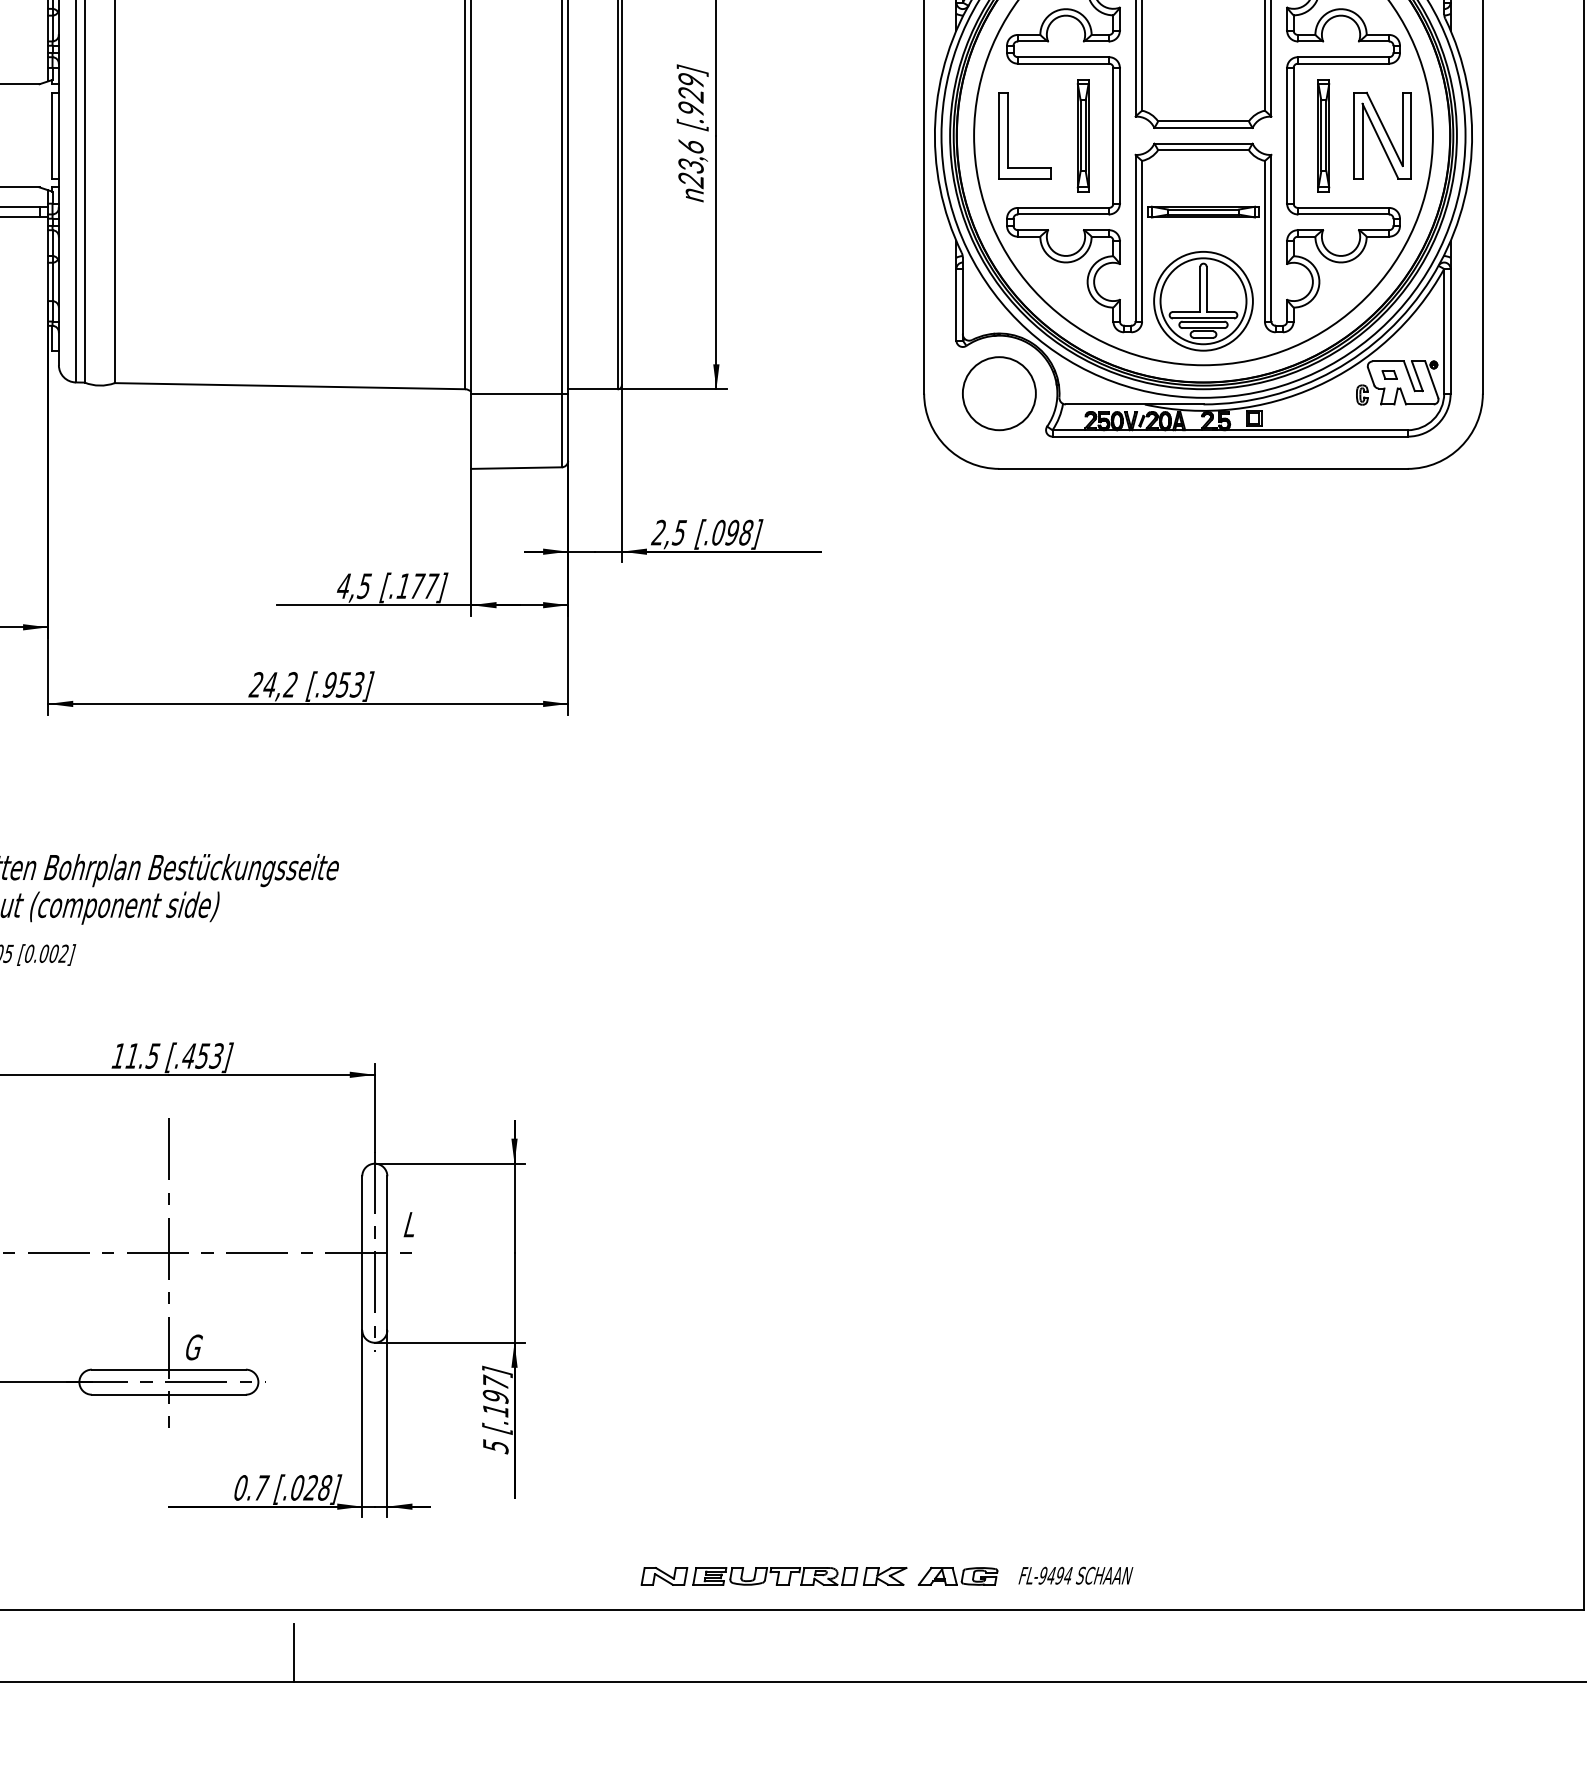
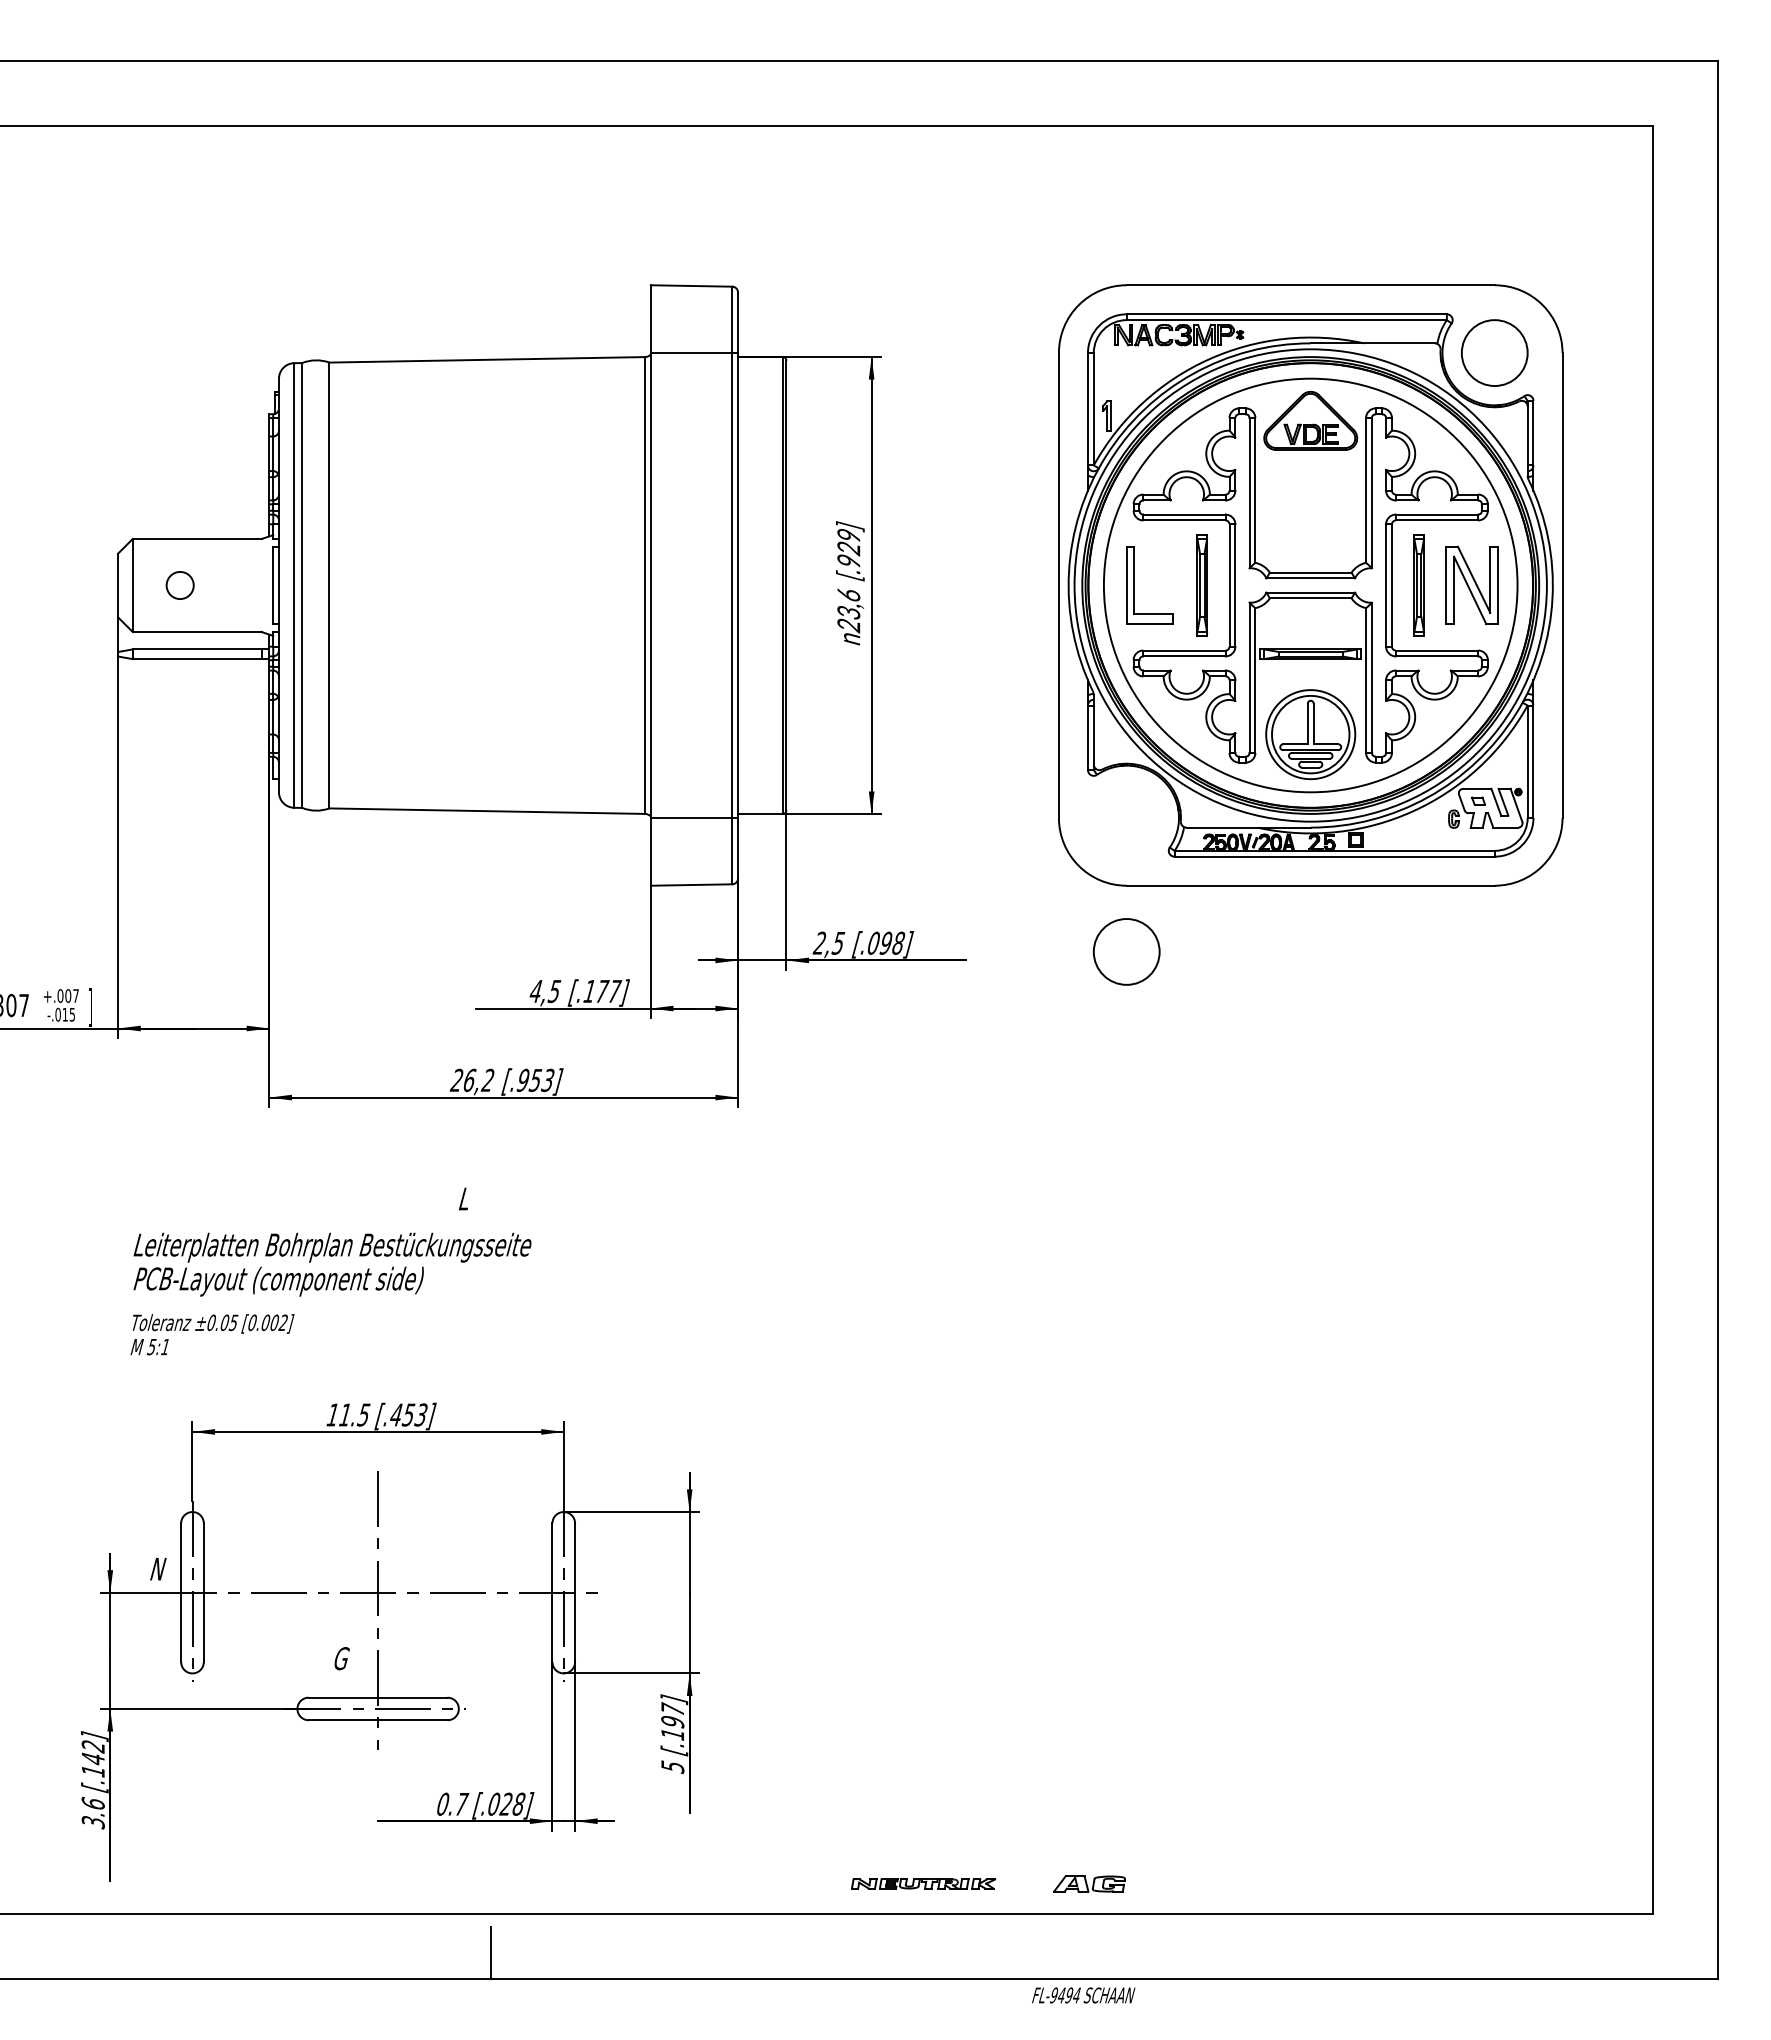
circle: (999, 393) -> (1126, 951), moved
text: (270, 683) -> (469, 1079), 24,2 -> 26,2
text: (408, 1224) -> (463, 1198), moved
text: (193, 1347) -> (341, 1658), moved
part: (773, 1575) -> (923, 1883), size x0.6
text: (1075, 1575) -> (1083, 1995), moved

